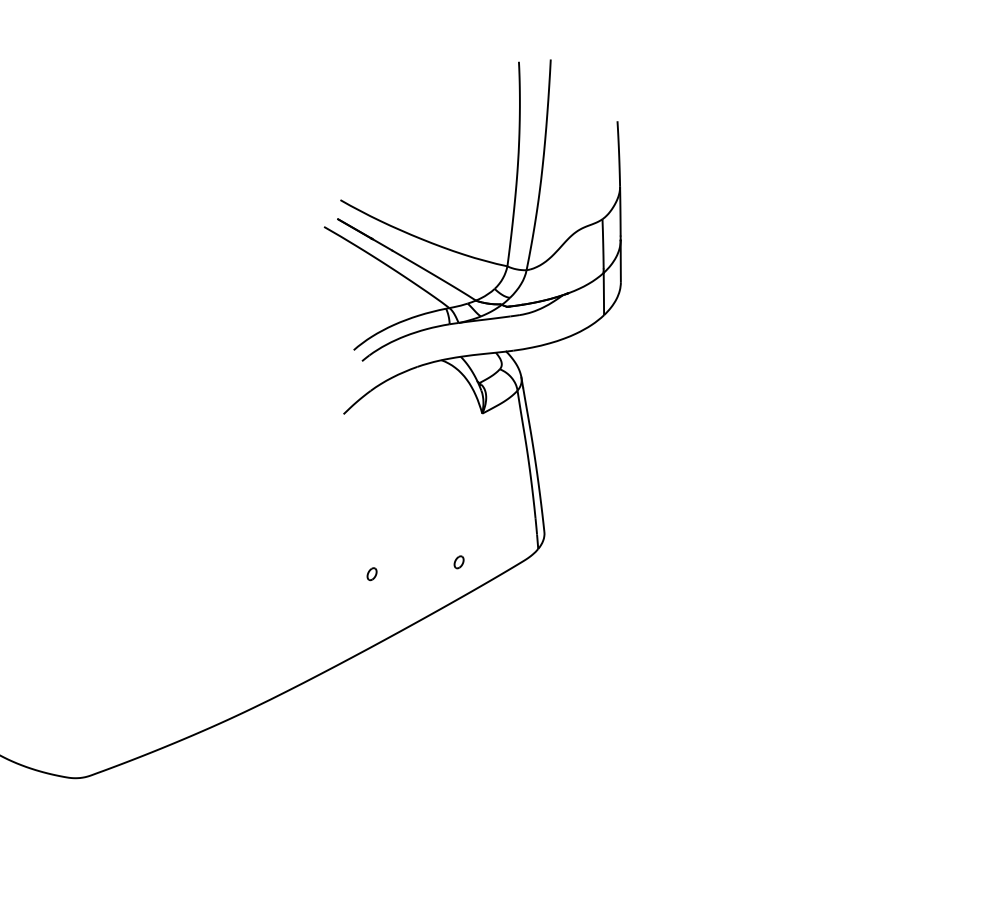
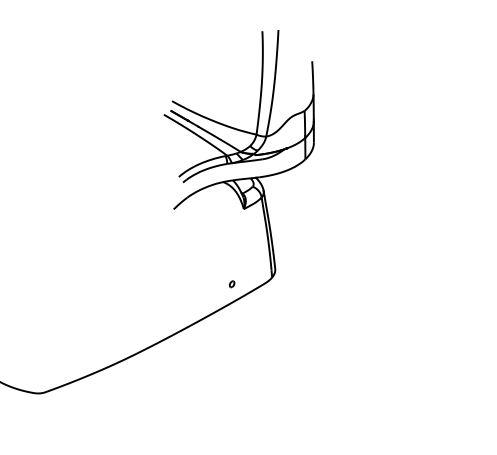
part: (372, 574) -> (188, 290), removed

